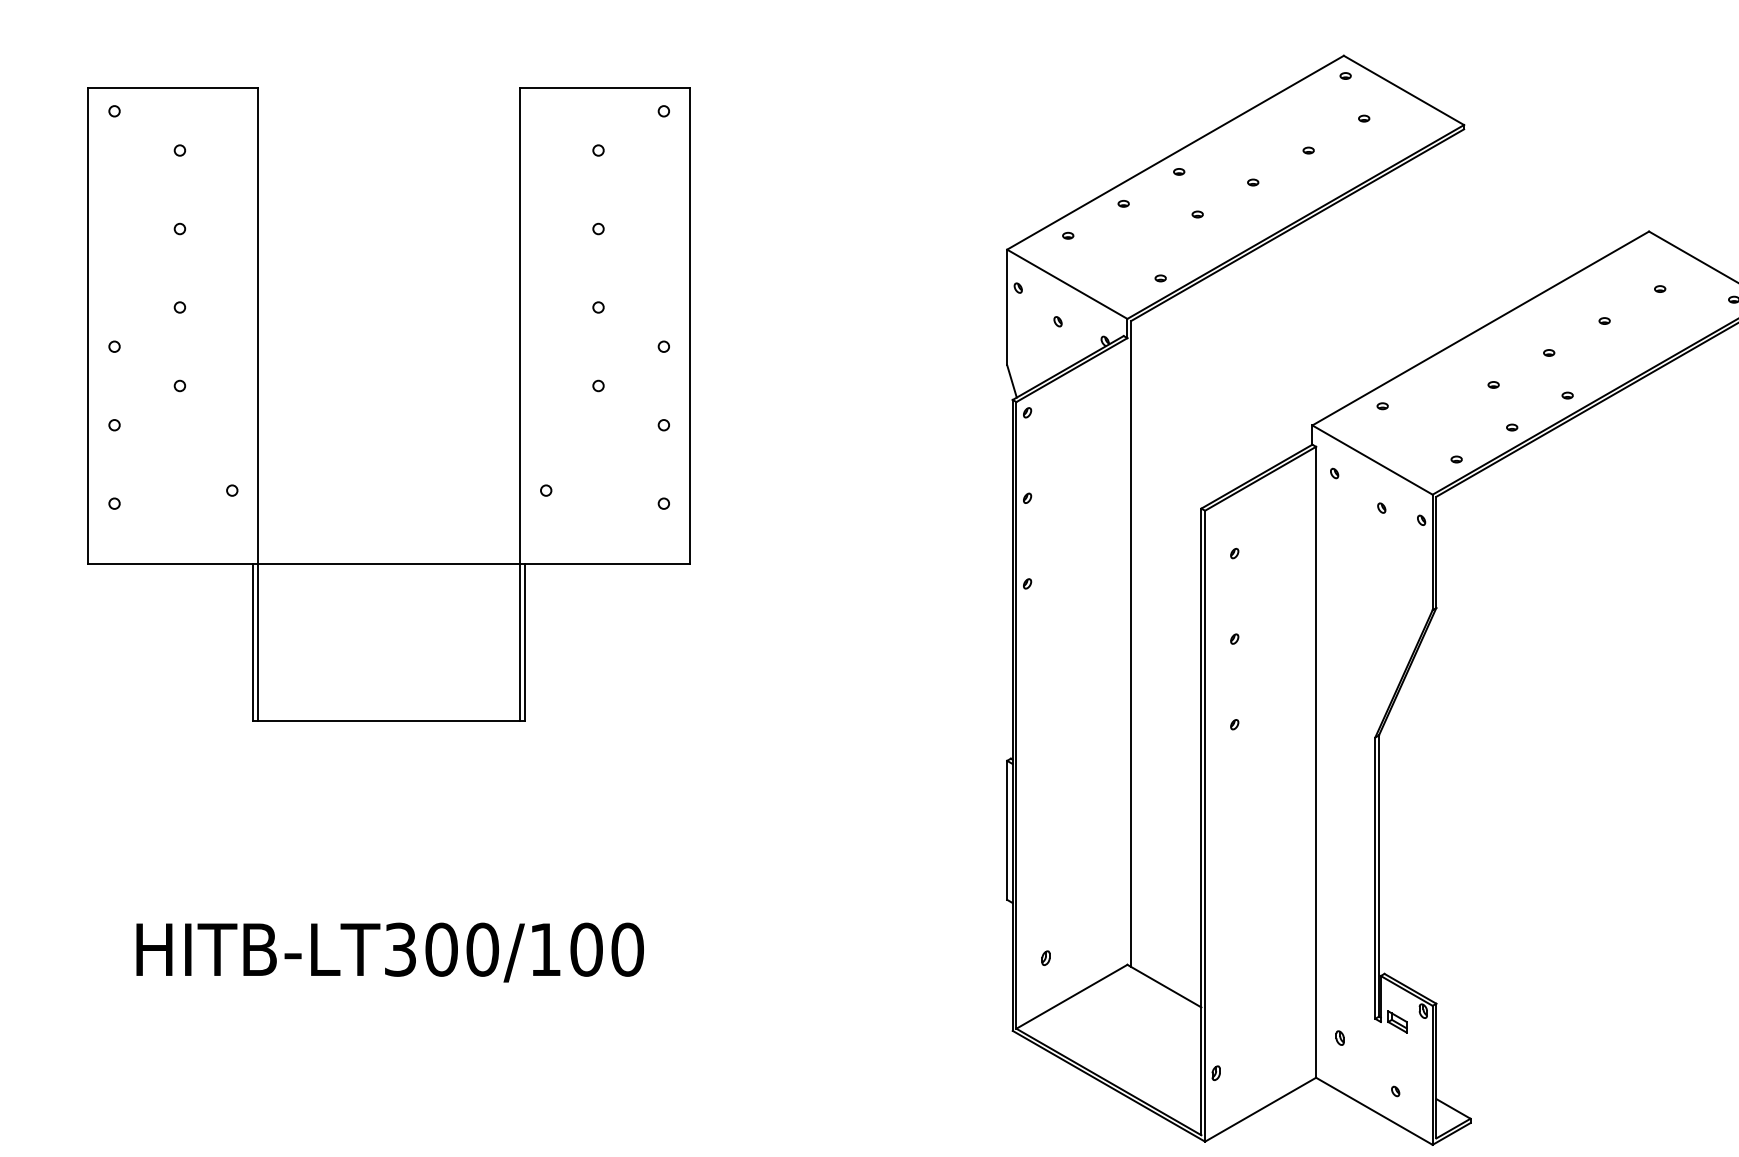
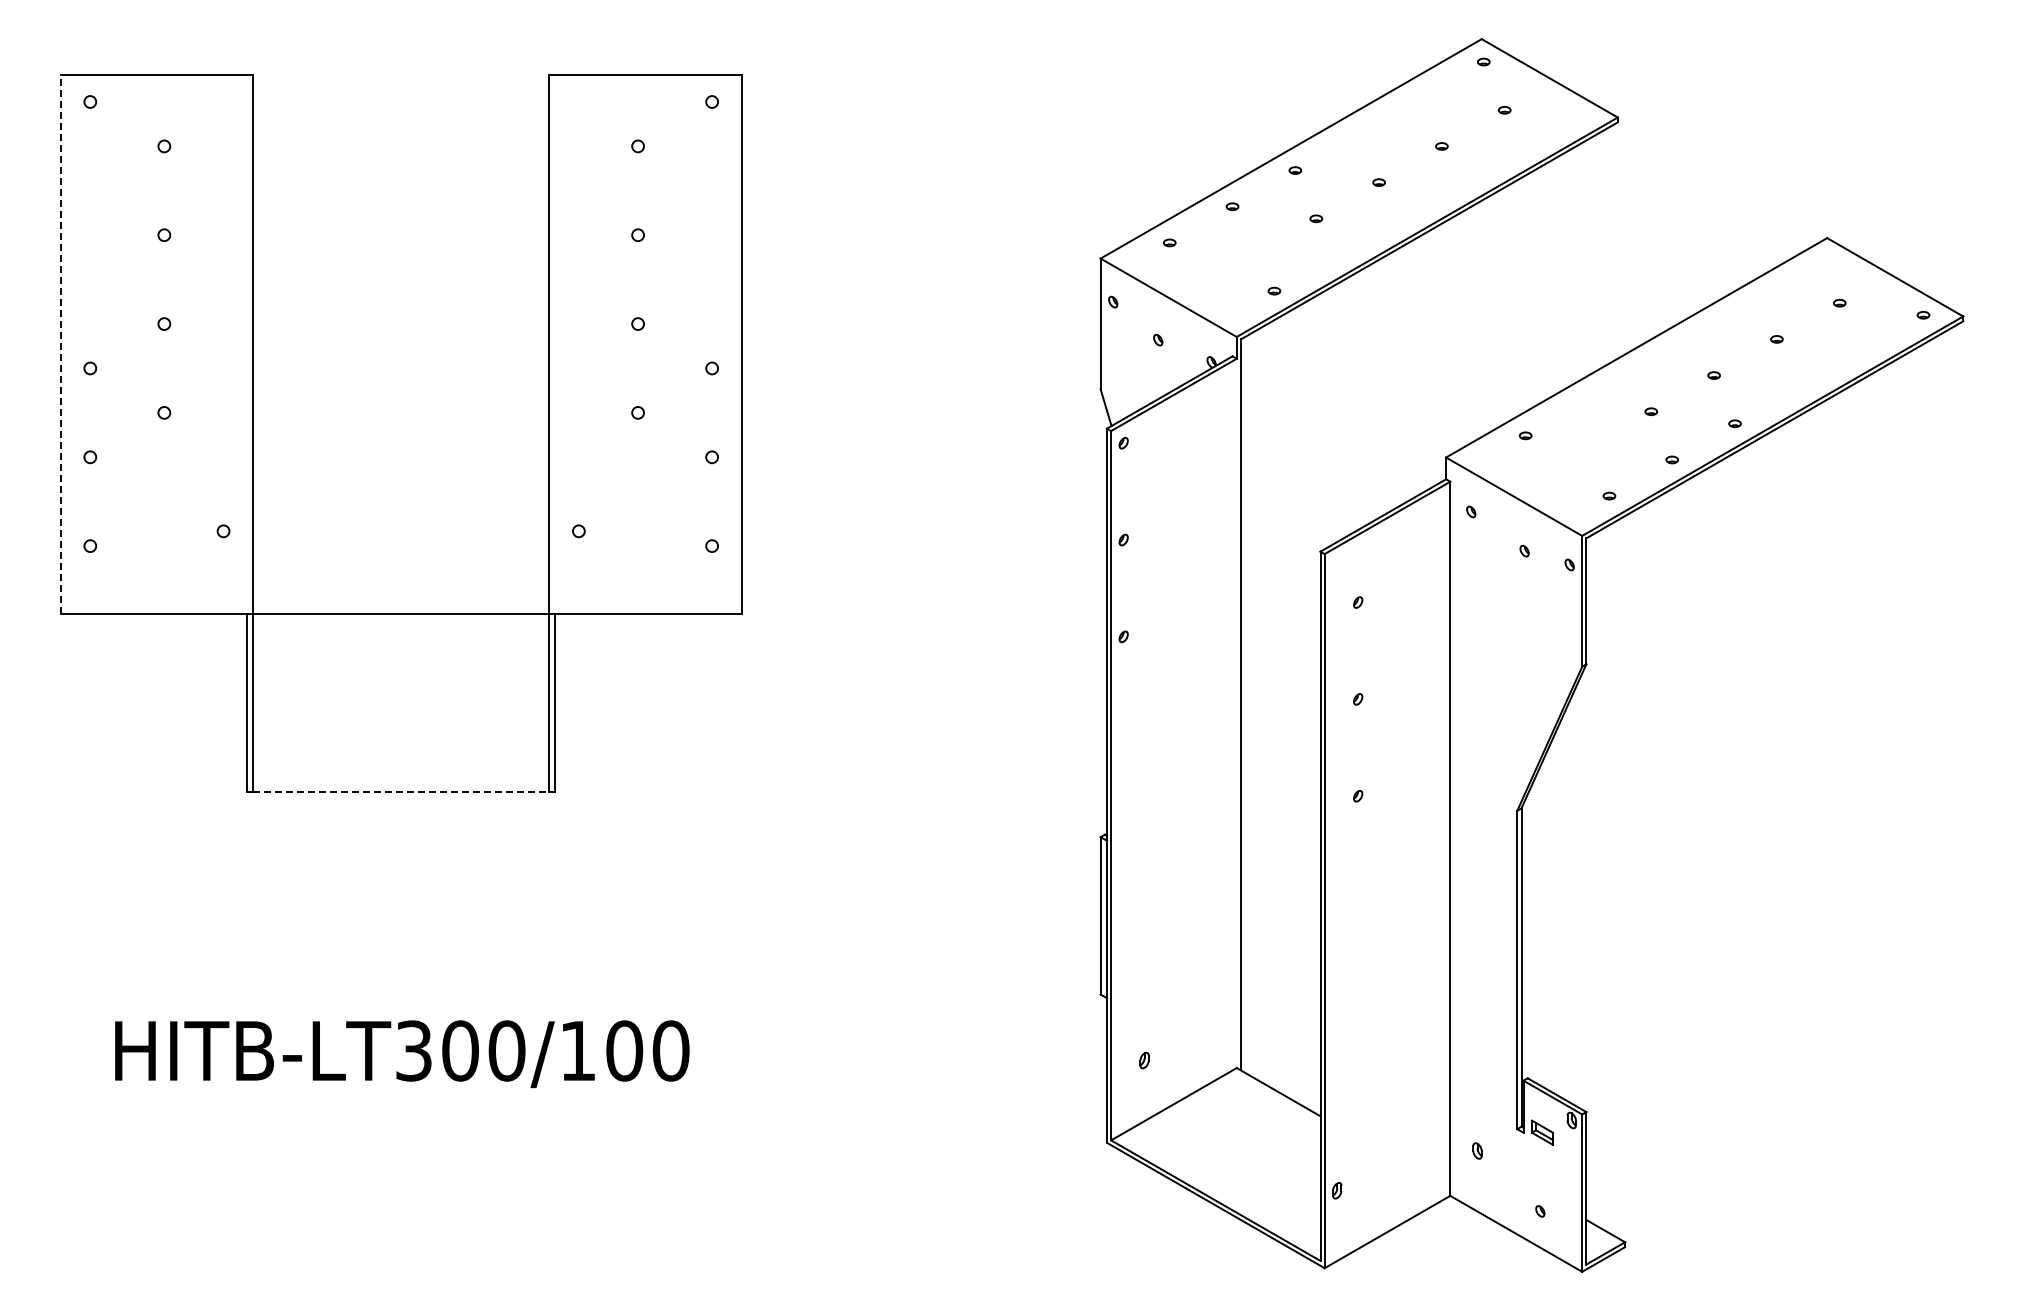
line: (88, 325) -> (60, 344), solid -> dashed
line: (389, 720) -> (401, 791), solid -> dashed

